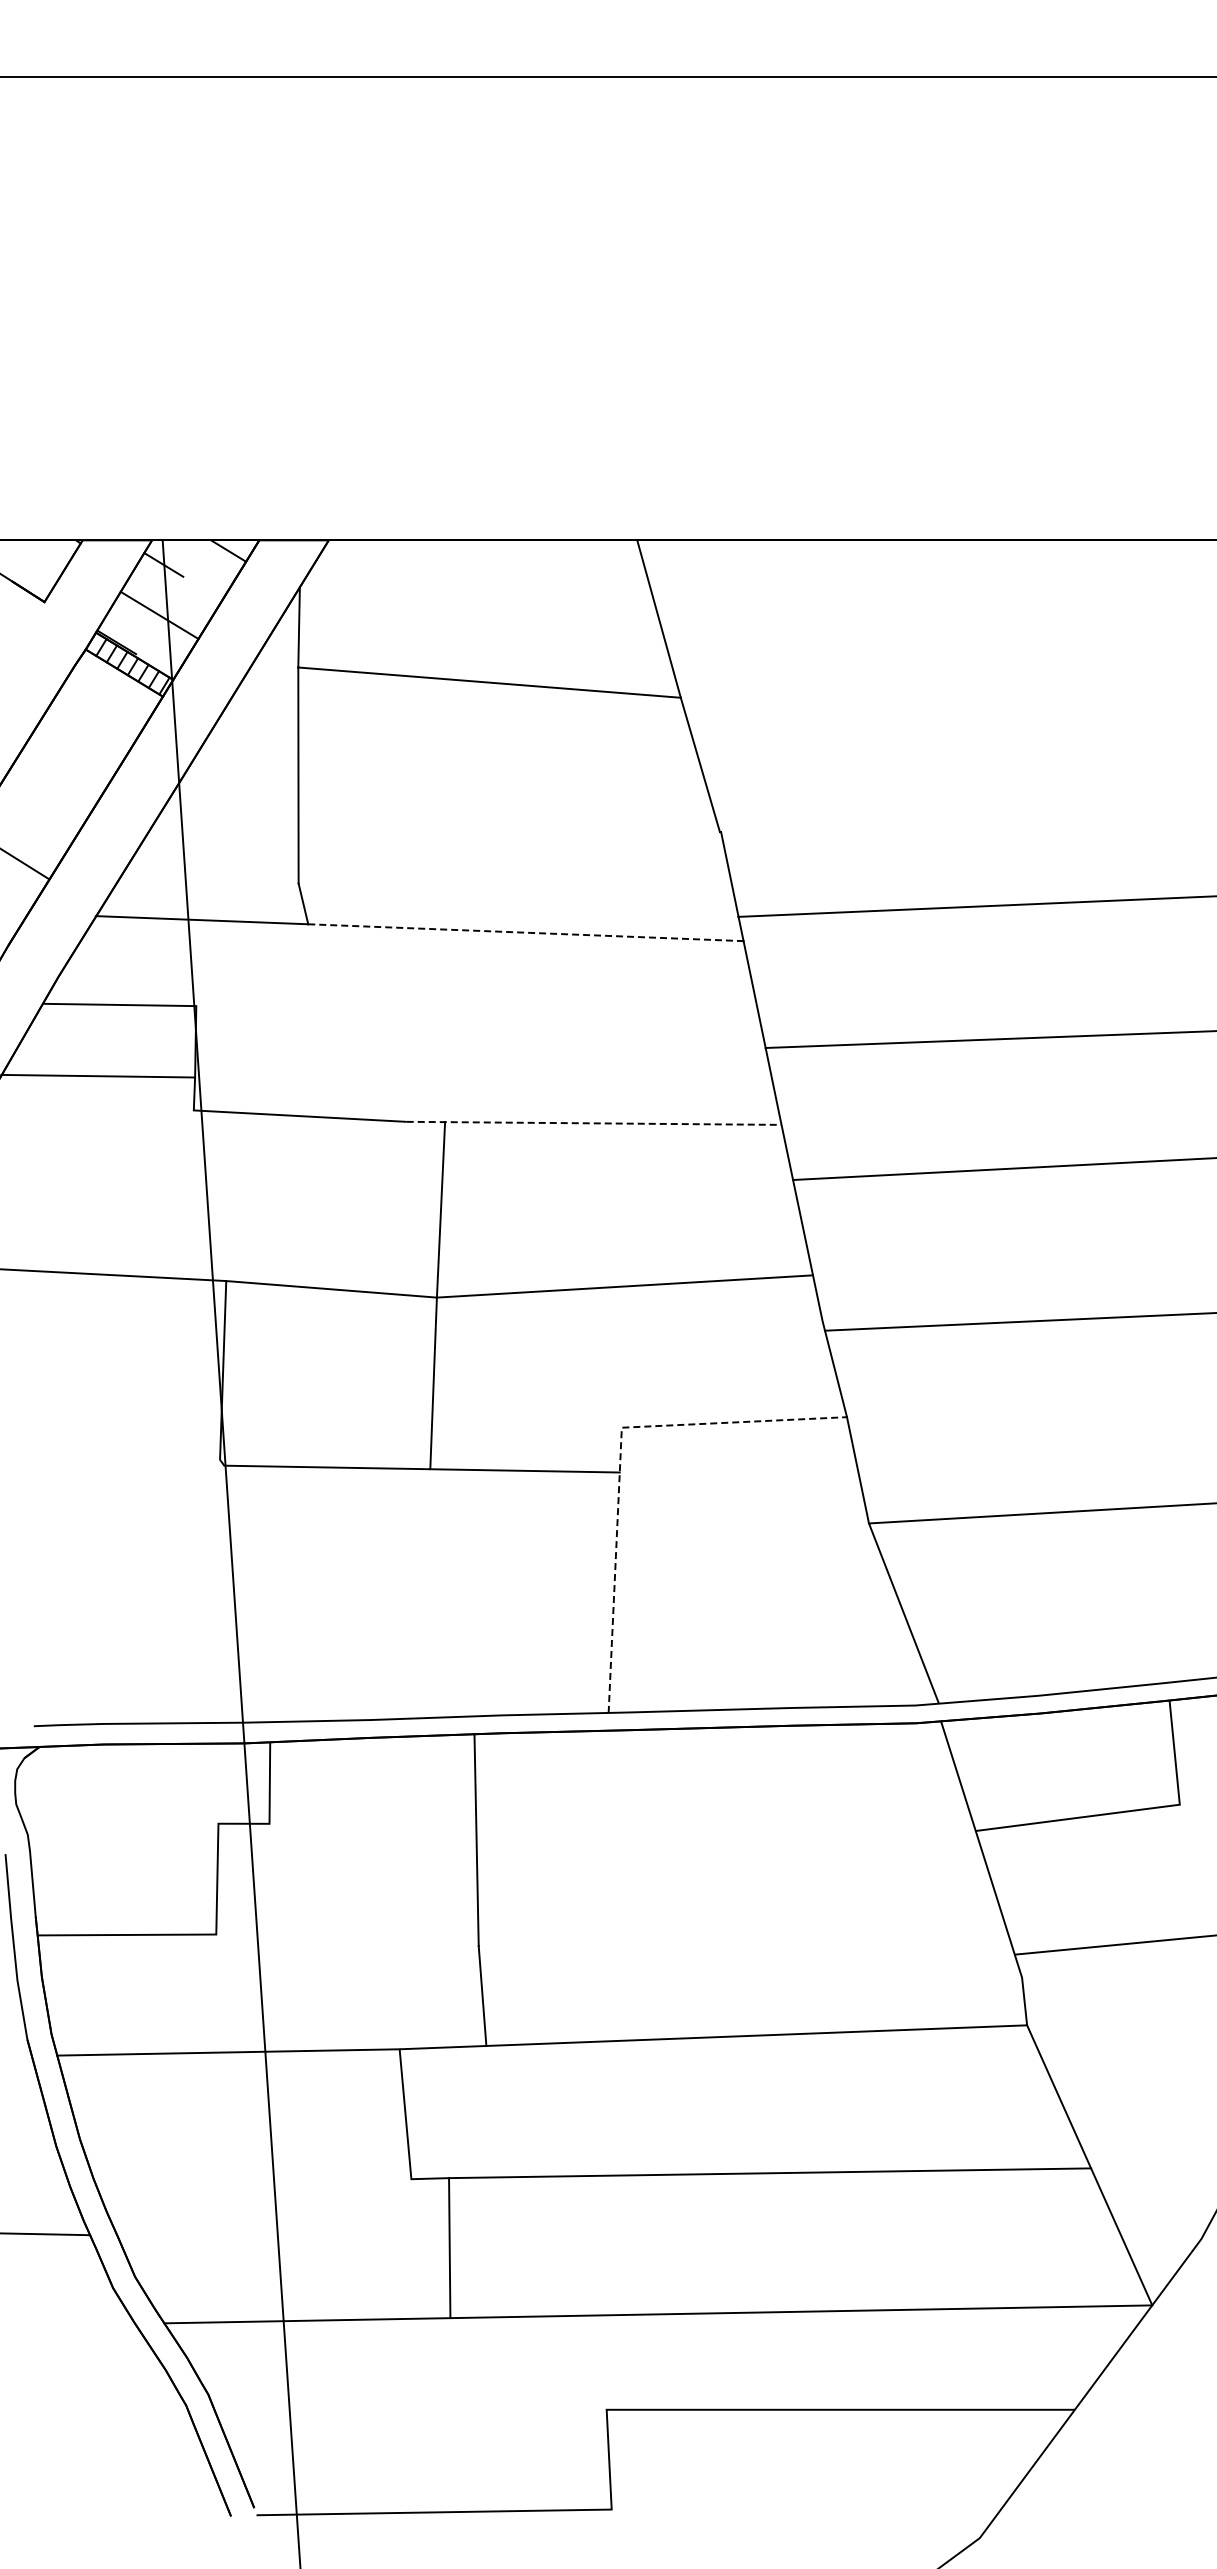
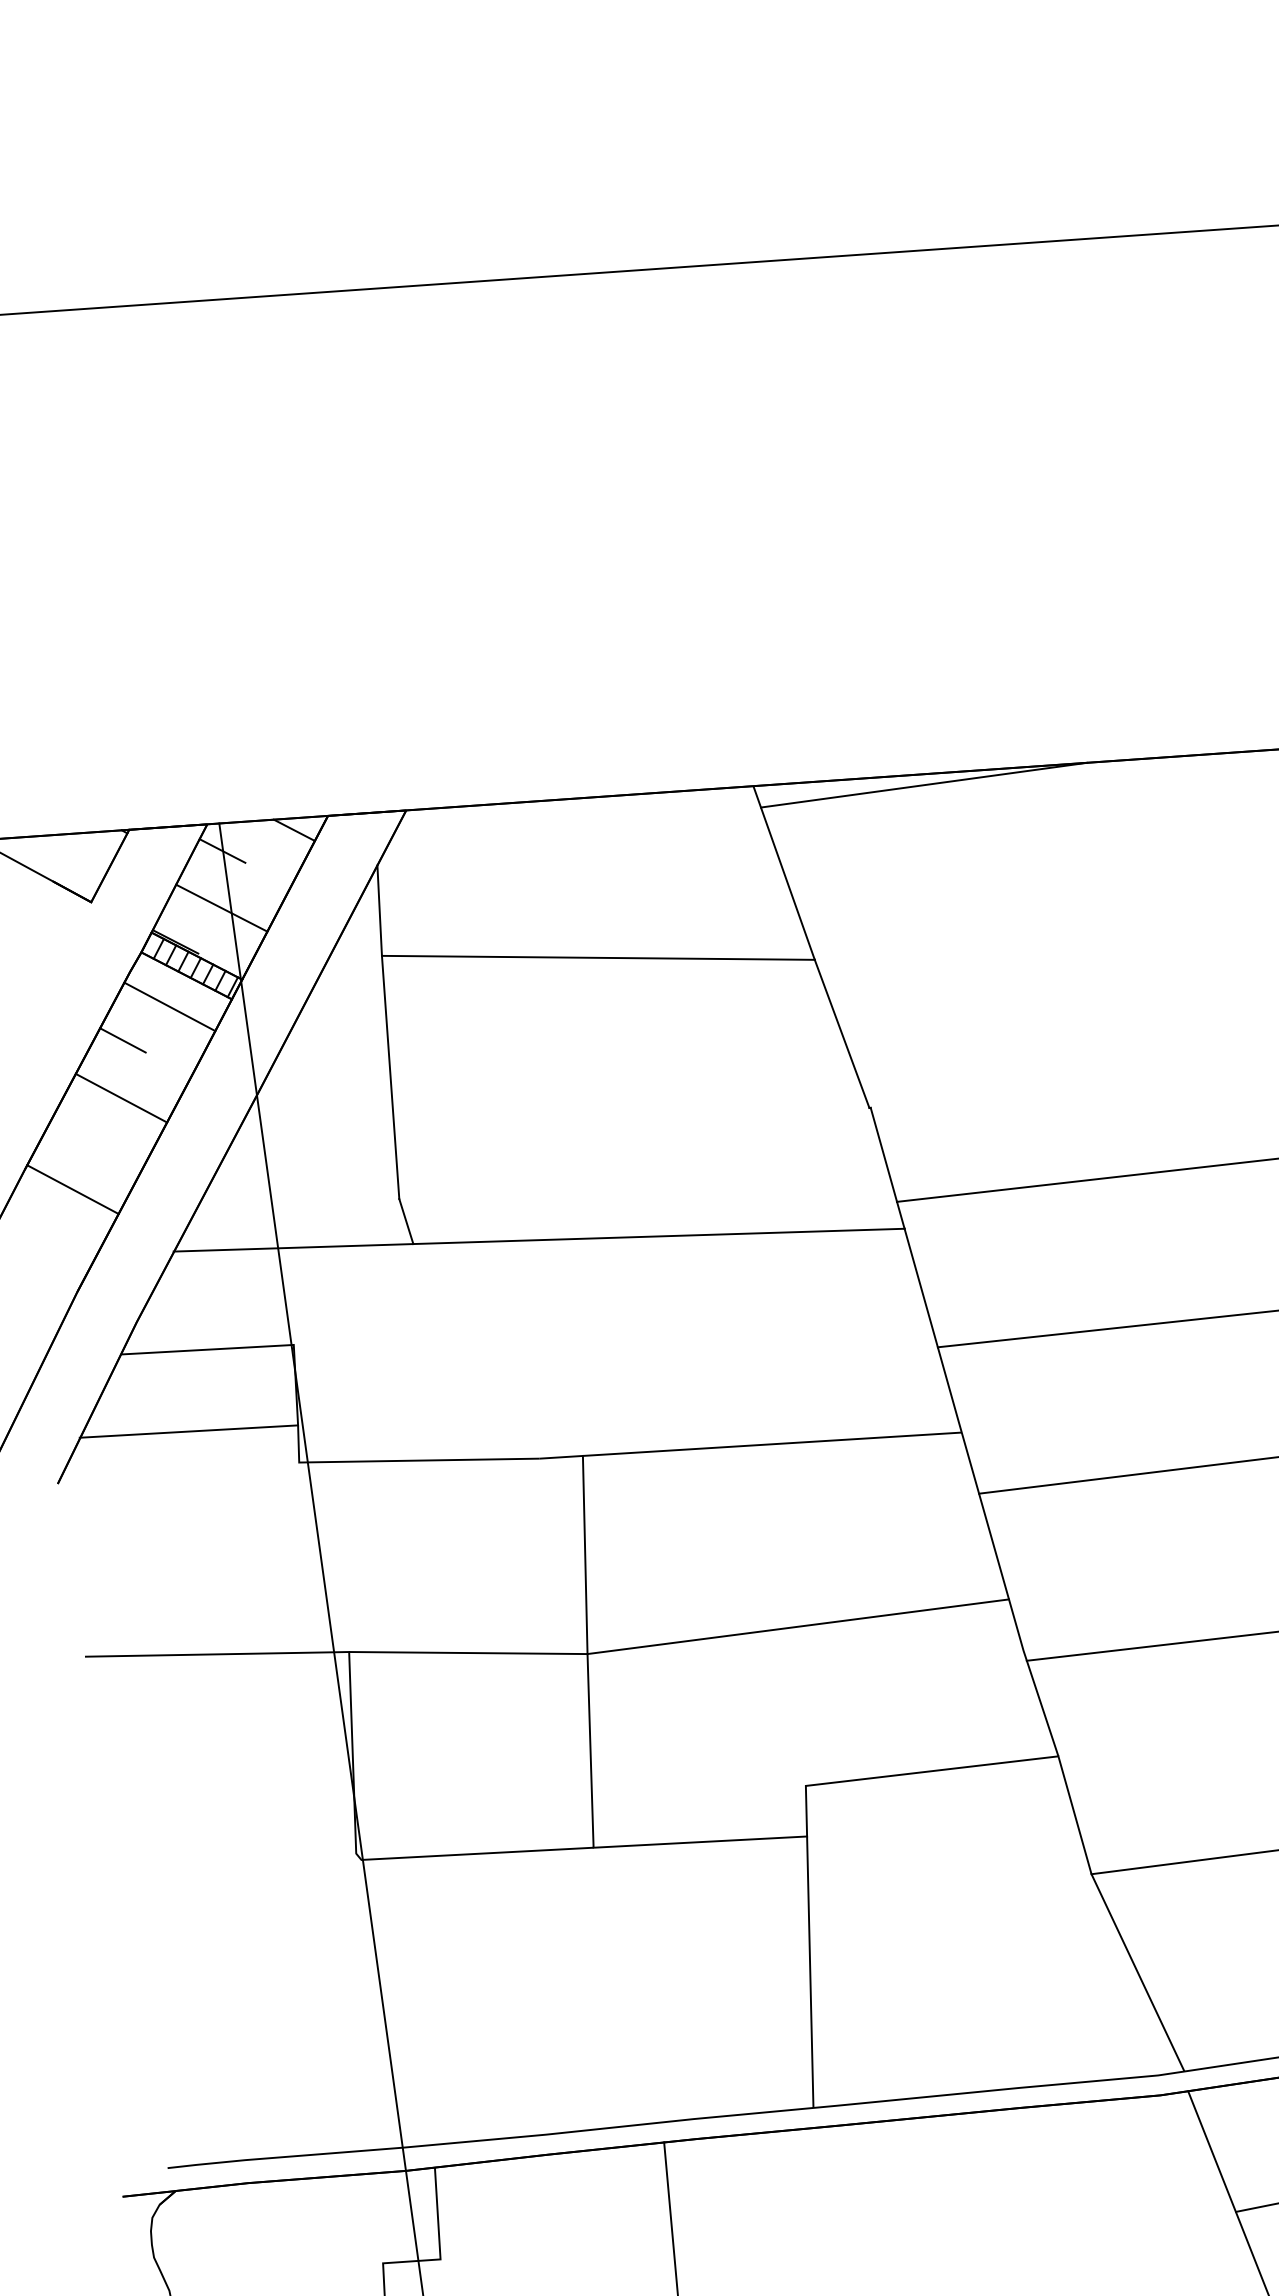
line: (787, 549) -> (923, 784), added
line: (107, 699) -> (169, 1006), added
line: (63, 726) -> (122, 1040), added
line: (58, 776) -> (120, 1097), added
line: (525, 932) -> (658, 1236), dashed -> solid
line: (593, 1123) -> (750, 1445), dashed -> solid
line: (620, 1457) -> (806, 1819), dashed -> solid

